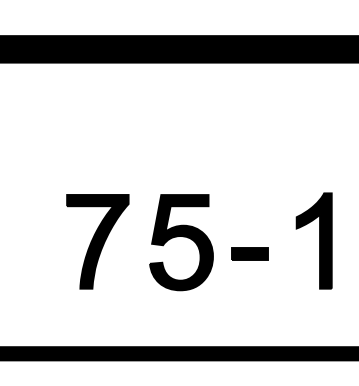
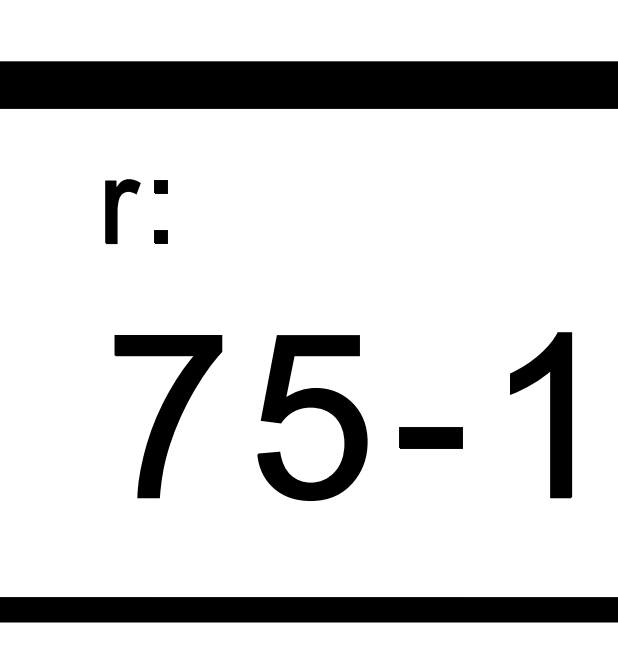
part: (79, 113) -> (136, 195), added

